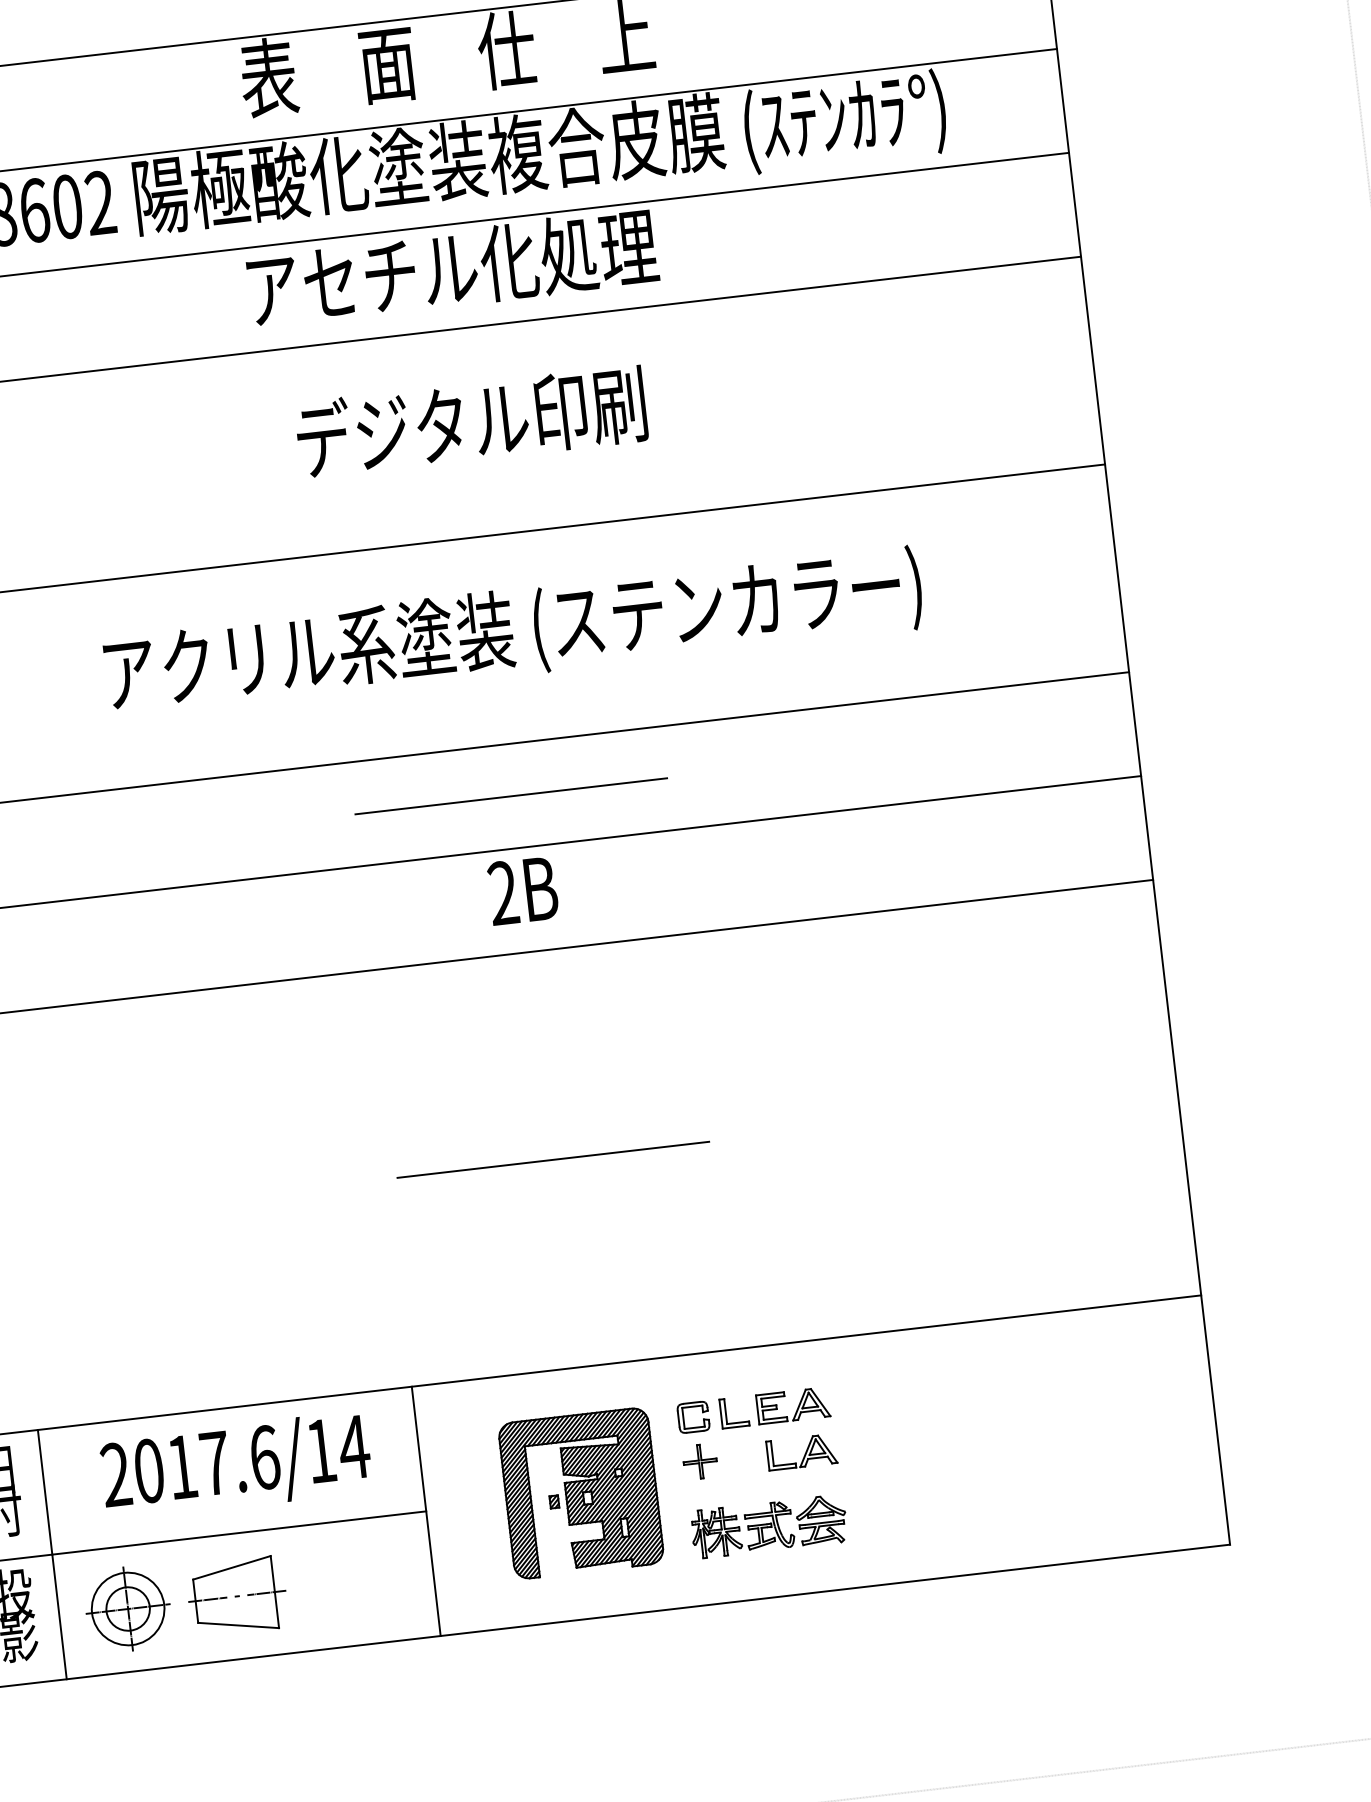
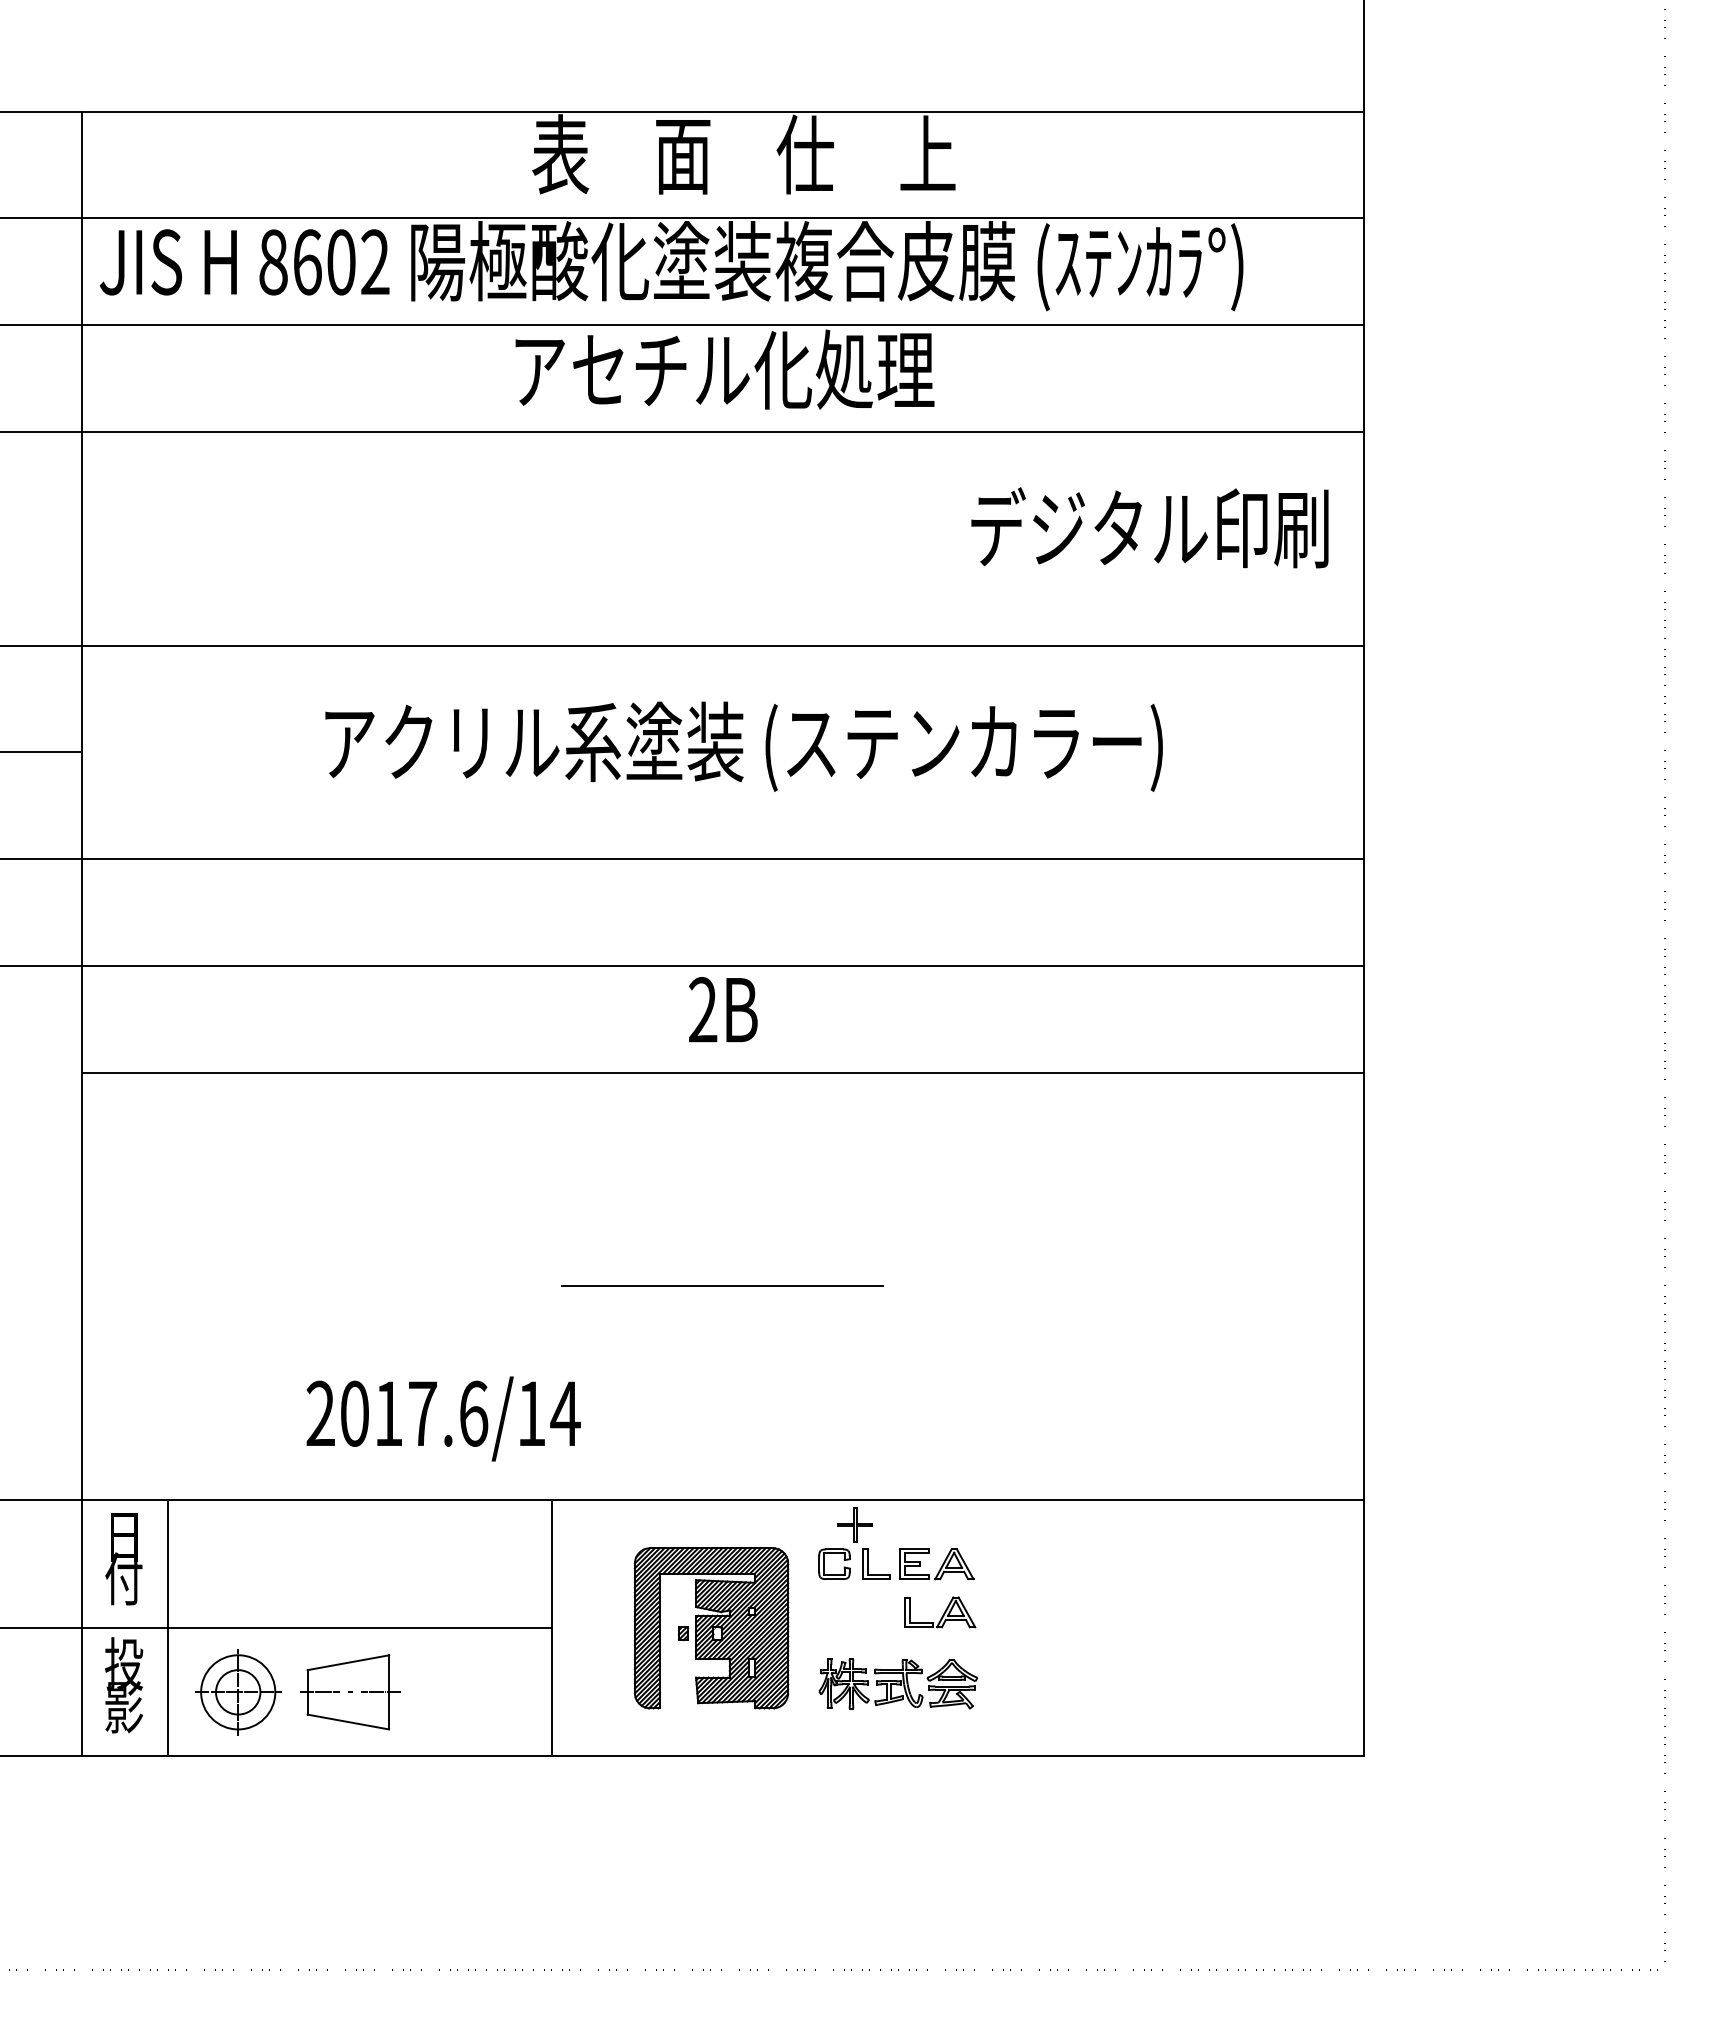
text: (470, 421) -> (1149, 527), moved
line: (511, 796) -> (722, 912), removed
part: (699, 1461) -> (854, 1524), moved
text: (236, 1465) -> (443, 1418), moved

